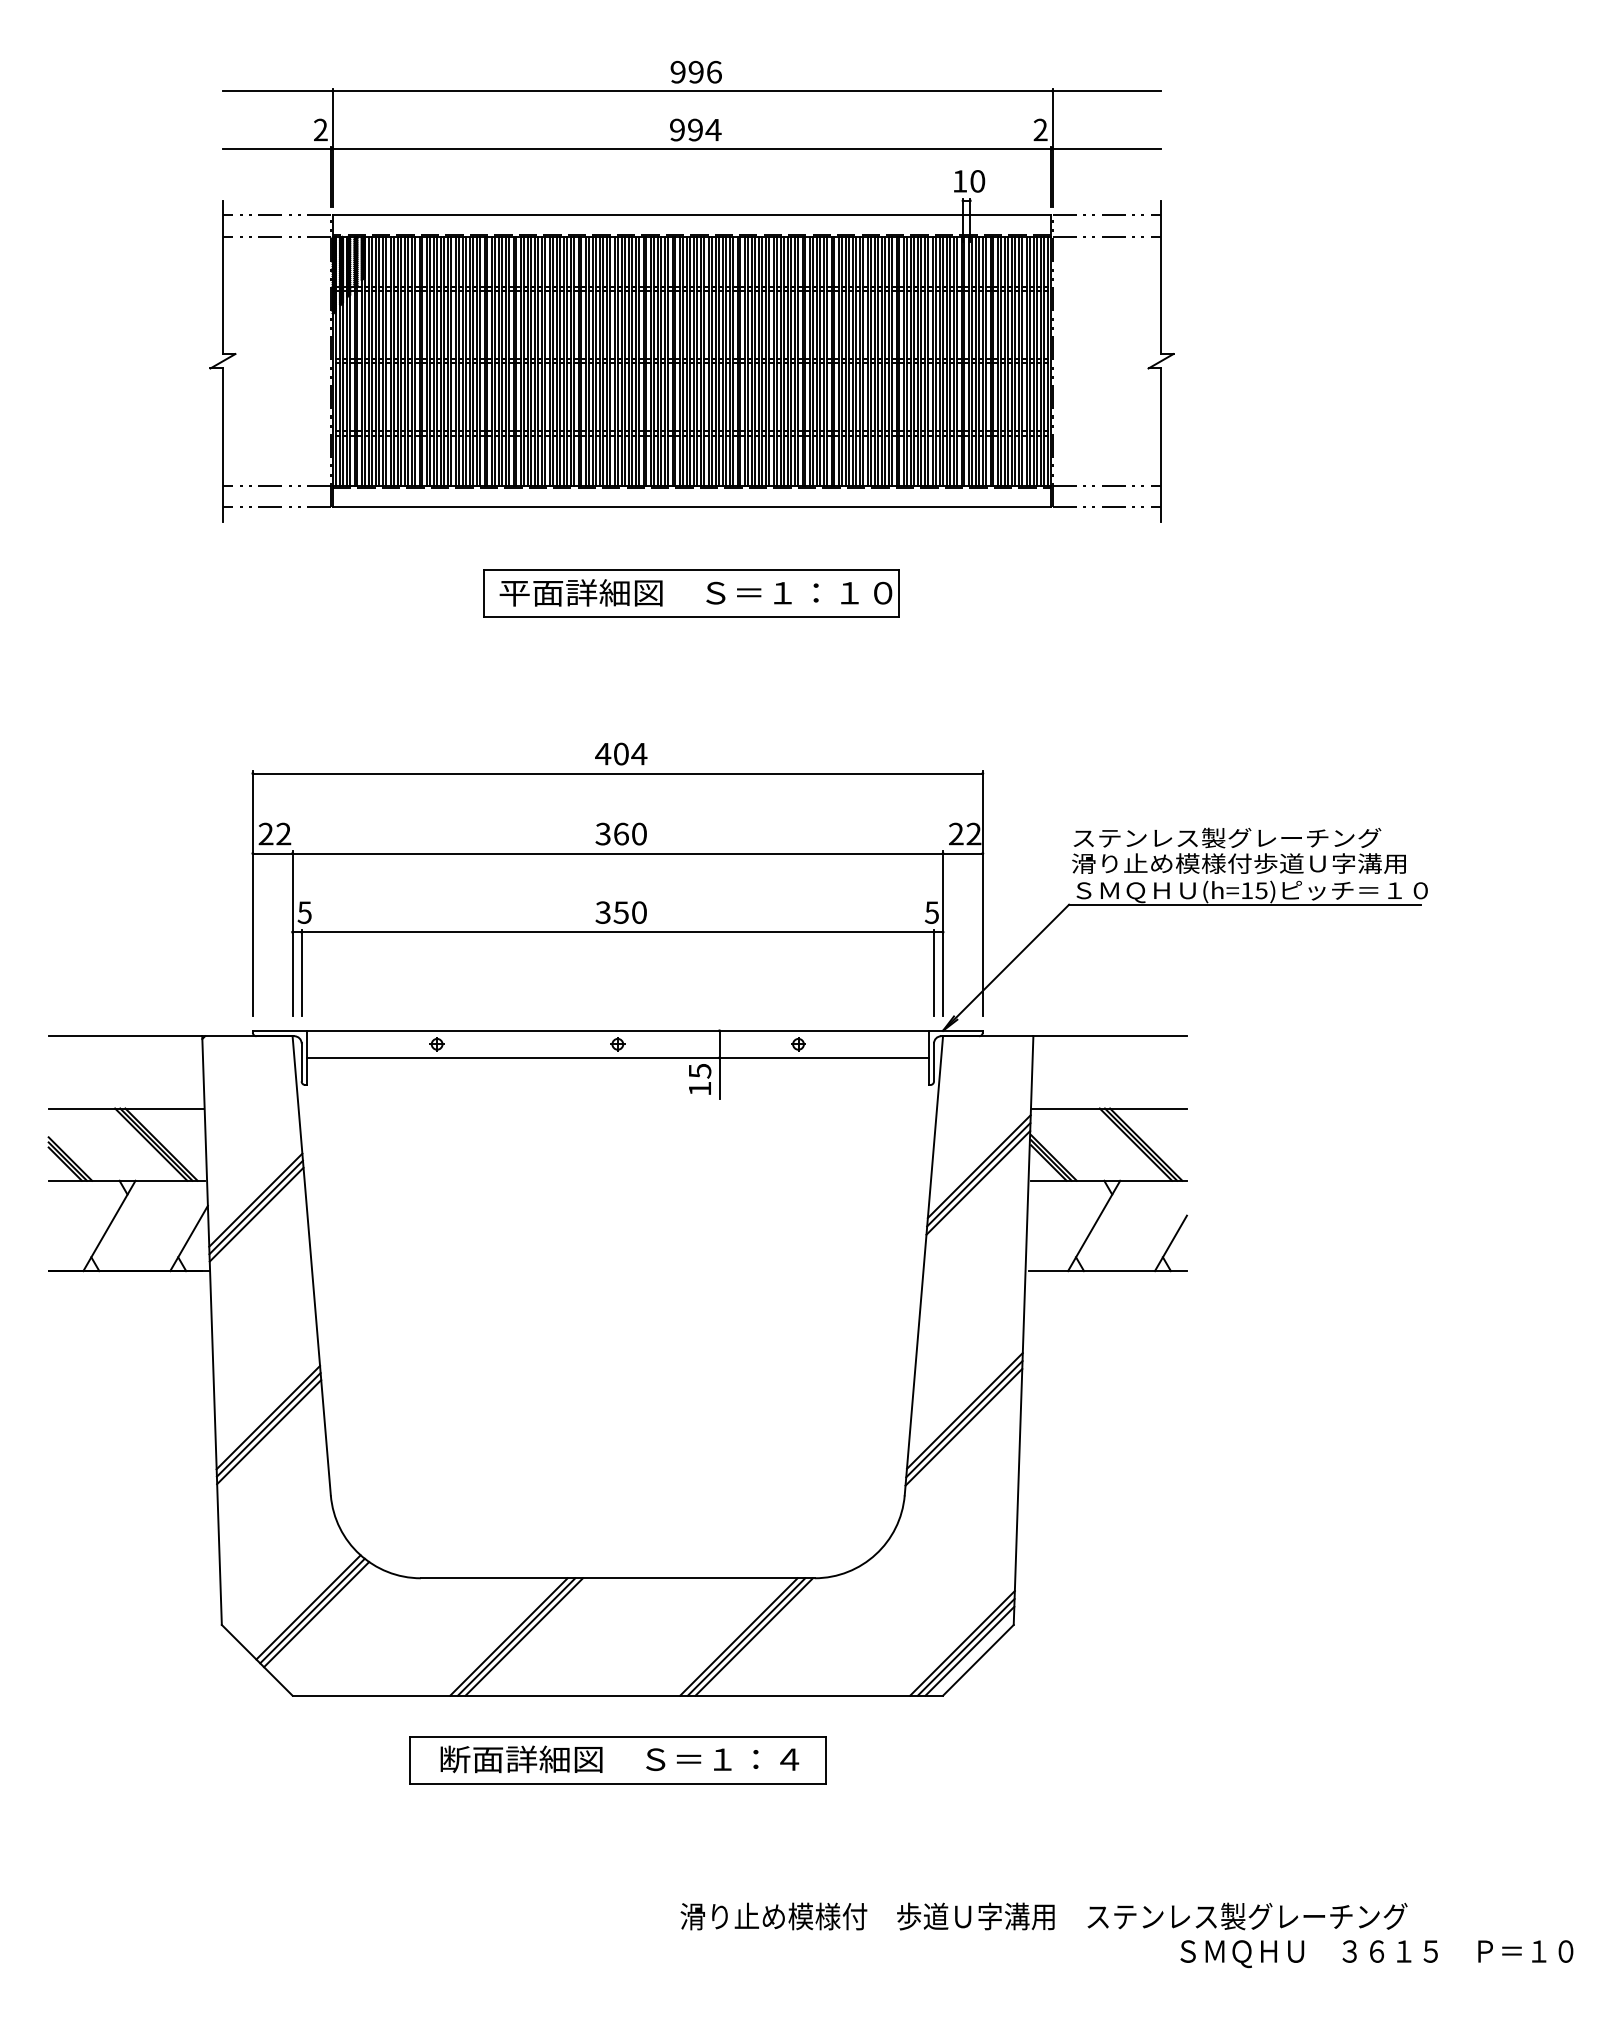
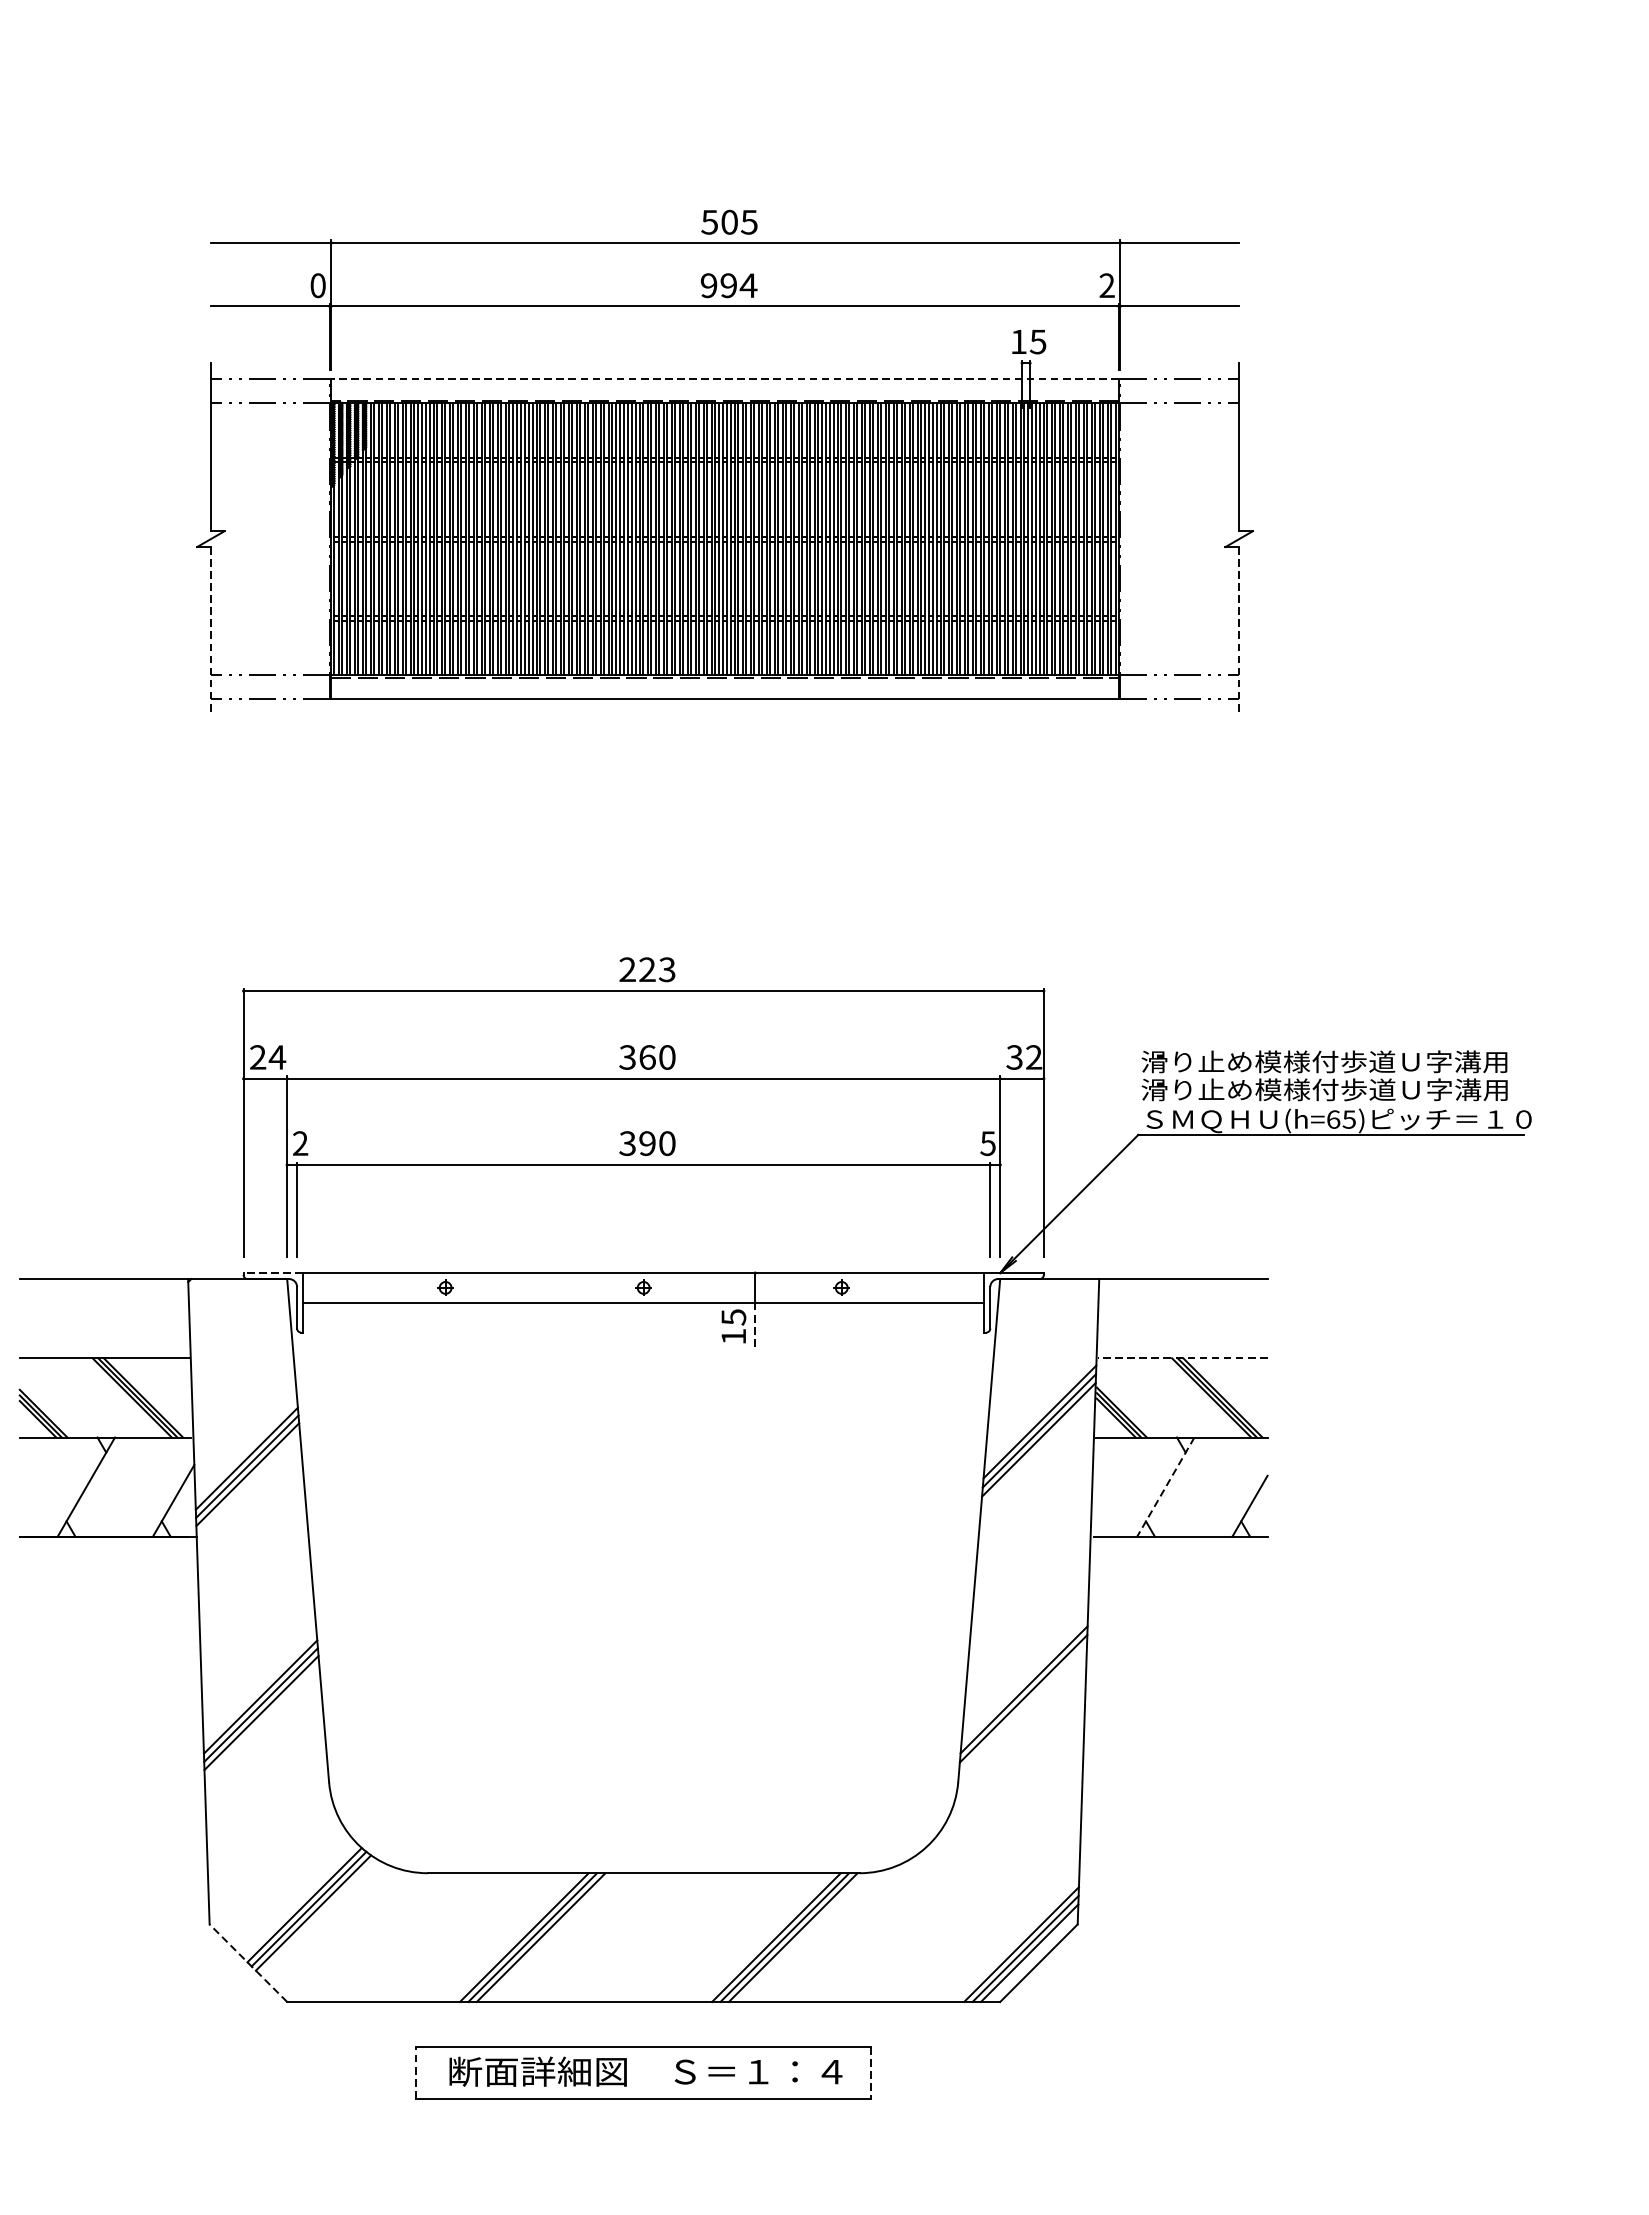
text: (695, 71) -> (728, 221), 996 -> 505
text: (320, 129) -> (317, 285), 2 -> 0
text: (977, 181) -> (1037, 342), 10 -> 15
line: (691, 215) -> (724, 379), solid -> dashed
line: (222, 445) -> (210, 631), solid -> dashed
line: (1161, 445) -> (1239, 631), solid -> dashed
part: (691, 593) -> (724, 793), removed
text: (621, 753) -> (647, 969), 404 -> 223
text: (283, 833) -> (277, 1056), 22 -> 24
text: (955, 834) -> (1013, 1057), 22 -> 32
text: (1238, 837) -> (1324, 1061), ステンレス製グレーチング -> 滑り止め模様付歩道Ｕ字溝用
text: (1247, 890) -> (1333, 1119), (h=15) -> (h=65)
text: (304, 912) -> (300, 1143), 5 -> 2
text: (620, 912) -> (646, 1143), 350 -> 390
line: (279, 1030) -> (272, 1272), solid -> dashed
line: (719, 1078) -> (755, 1325), solid -> dashed
line: (1109, 1108) -> (1182, 1358), solid -> dashed
line: (1093, 1226) -> (1165, 1487), solid -> dashed
line: (963, 1426) -> (1022, 1706), removed
line: (256, 1659) -> (247, 1962), solid -> dashed
line: (410, 1759) -> (416, 2071), solid -> dashed
line: (825, 1760) -> (871, 2072), solid -> dashed

